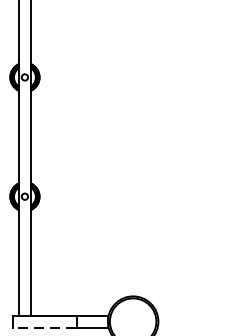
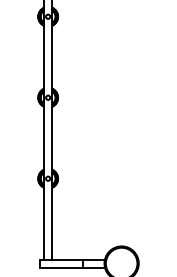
line: (44, 327) -> (61, 267), dashed -> solid

